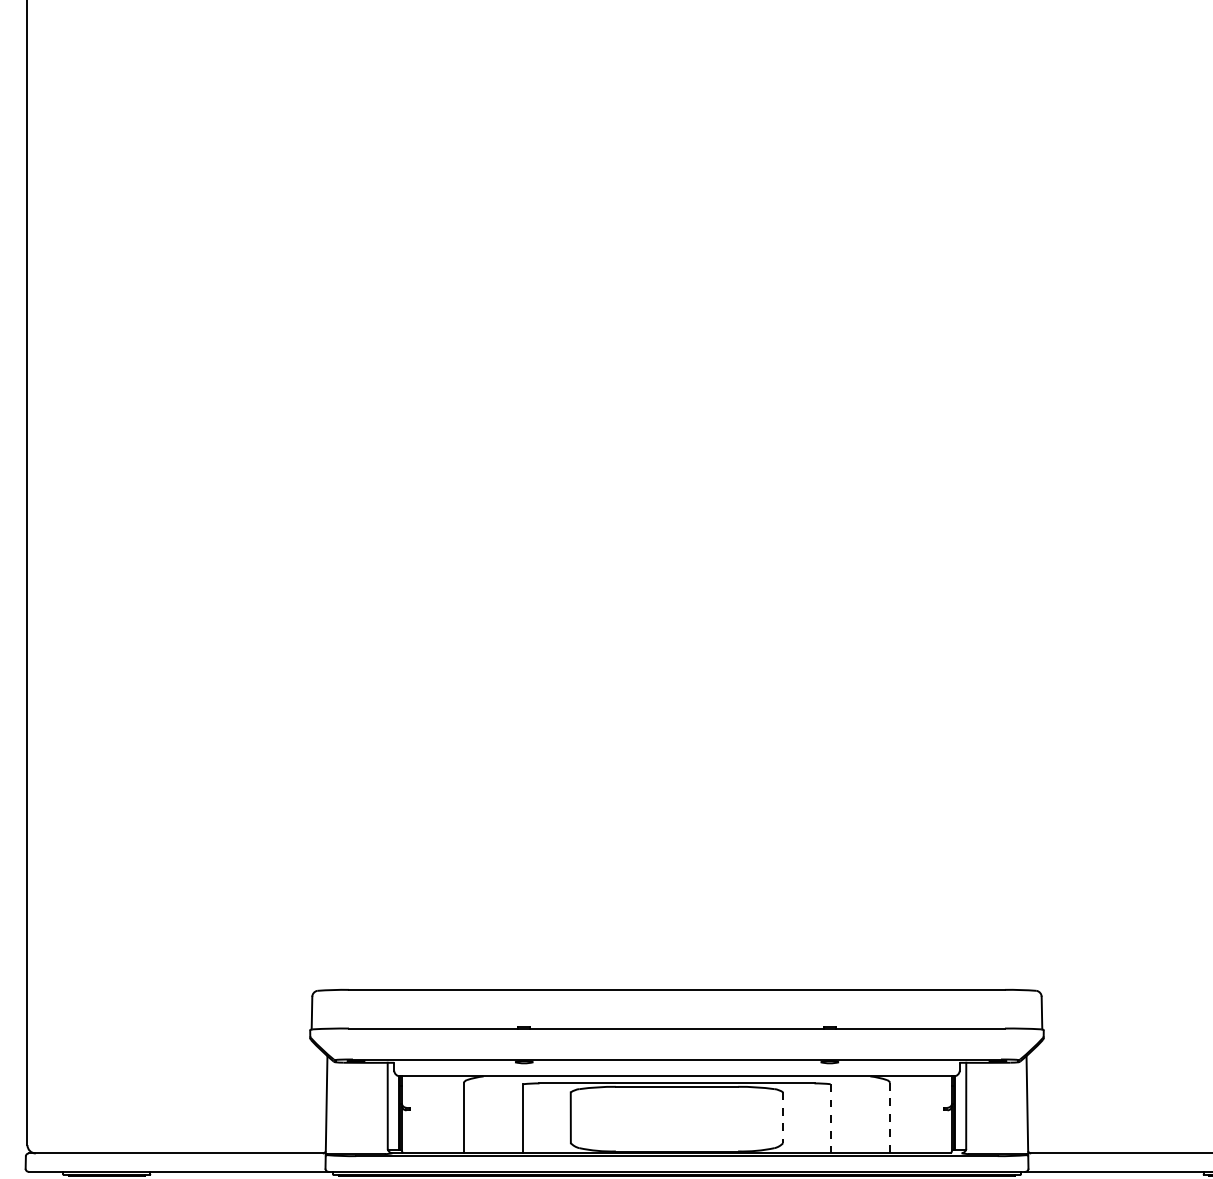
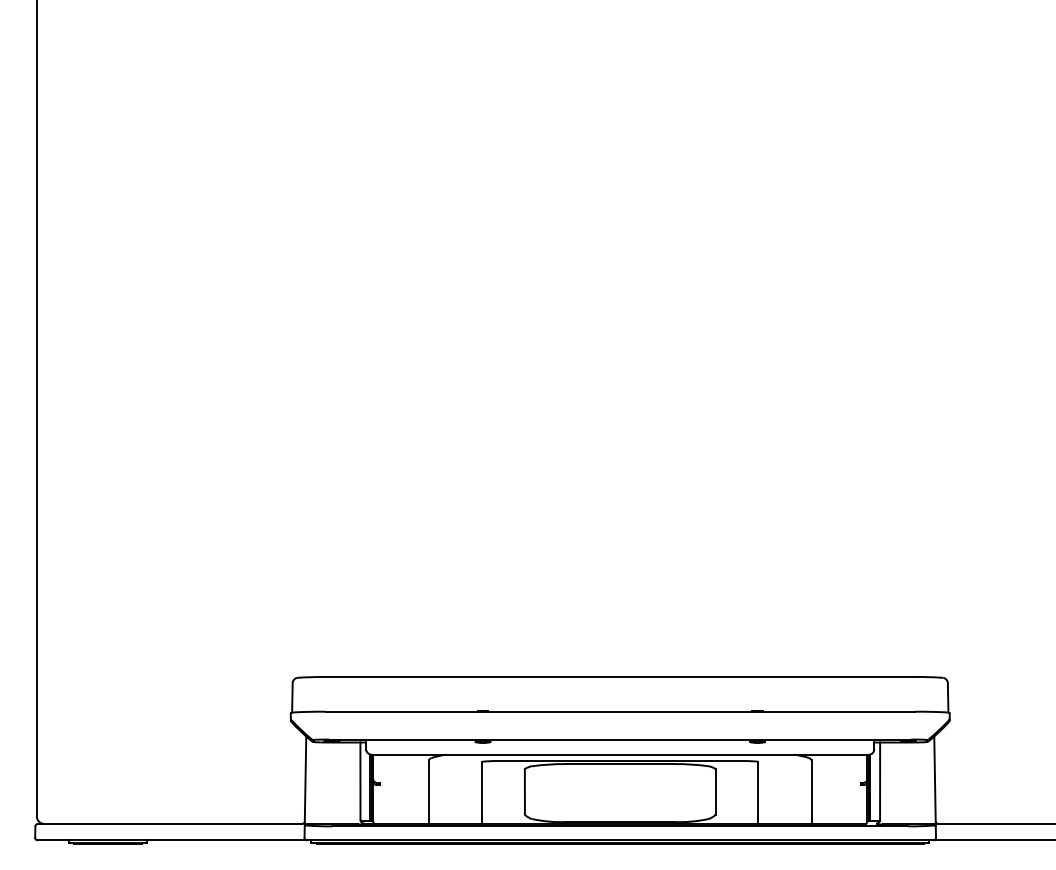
line: (783, 1118) -> (715, 792), dashed -> solid
line: (890, 1118) -> (812, 792), dashed -> solid
line: (830, 1119) -> (758, 793), dashed -> solid

